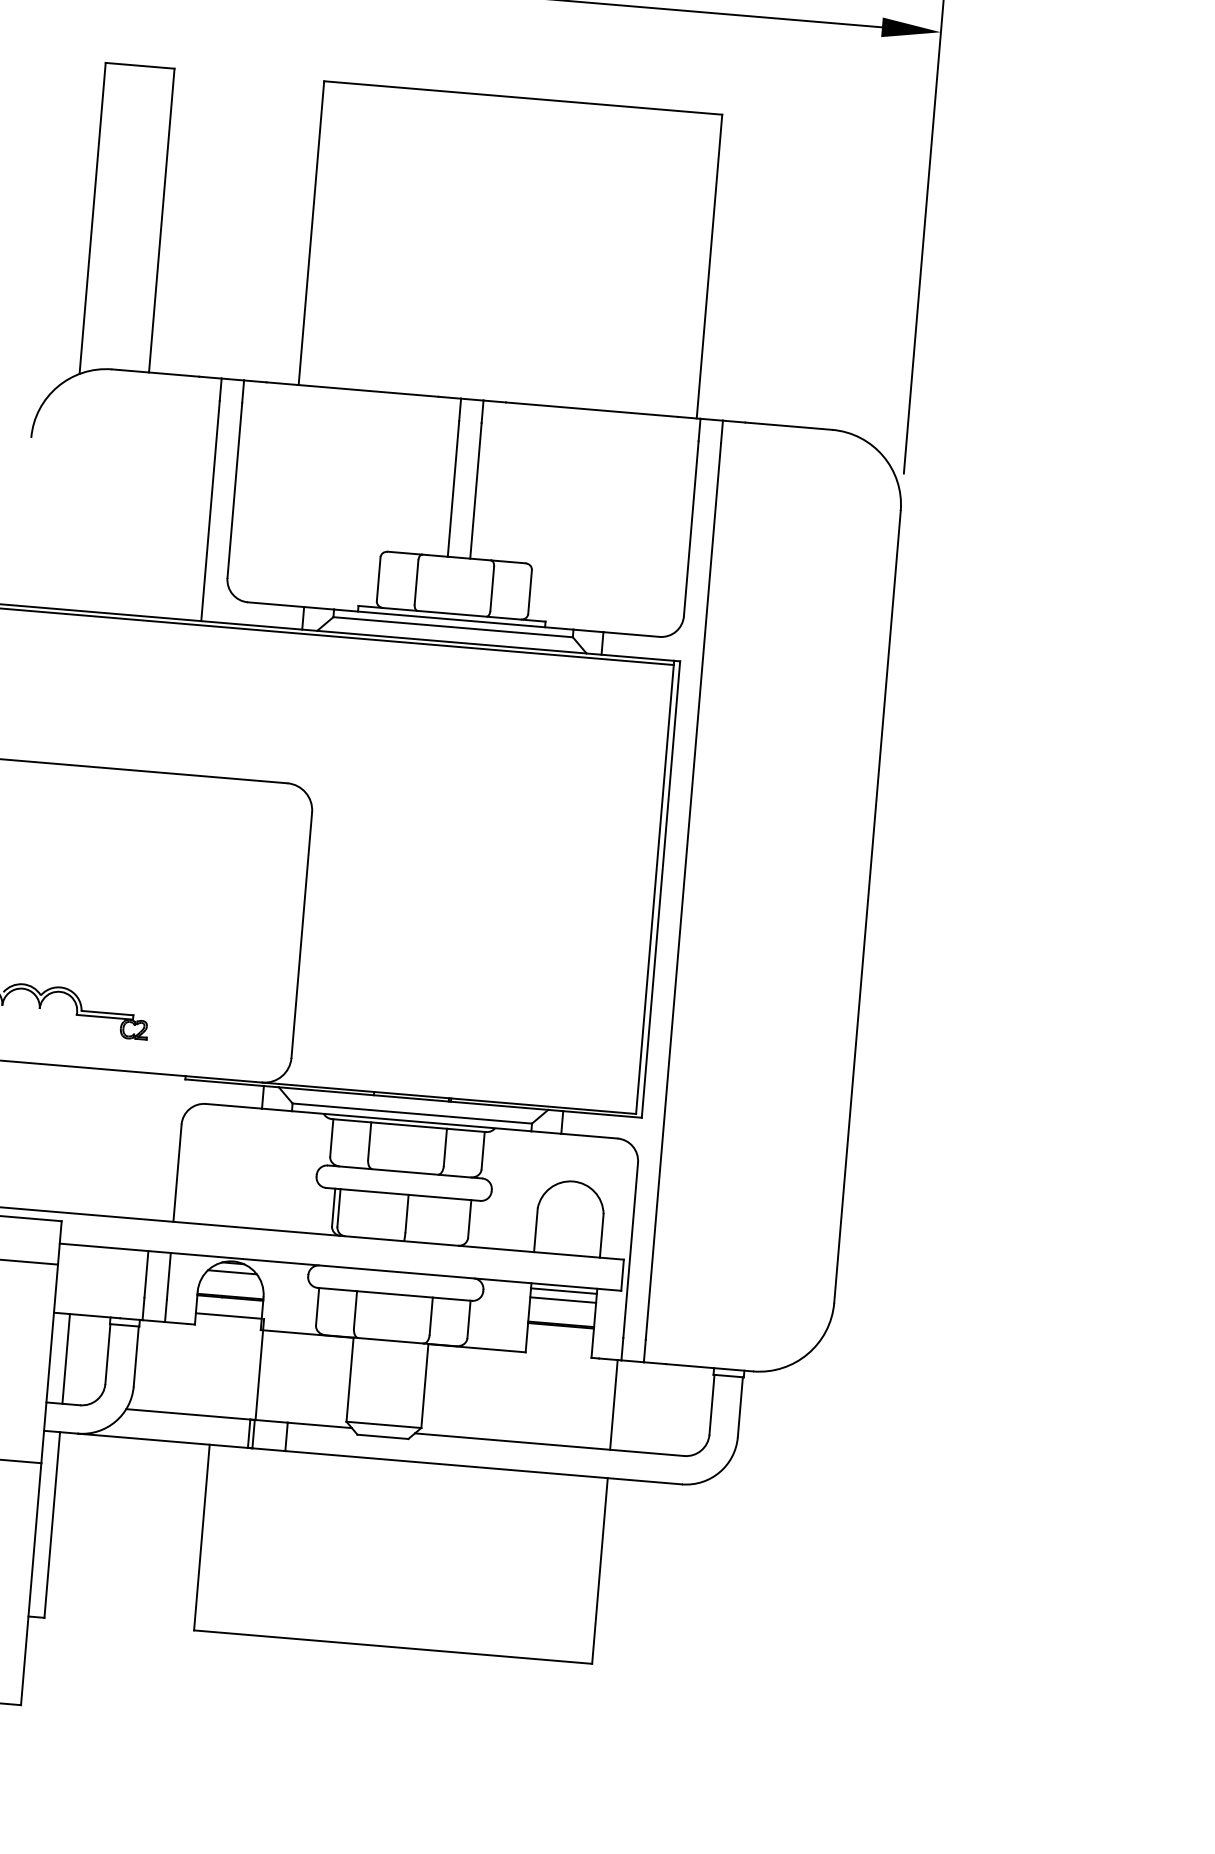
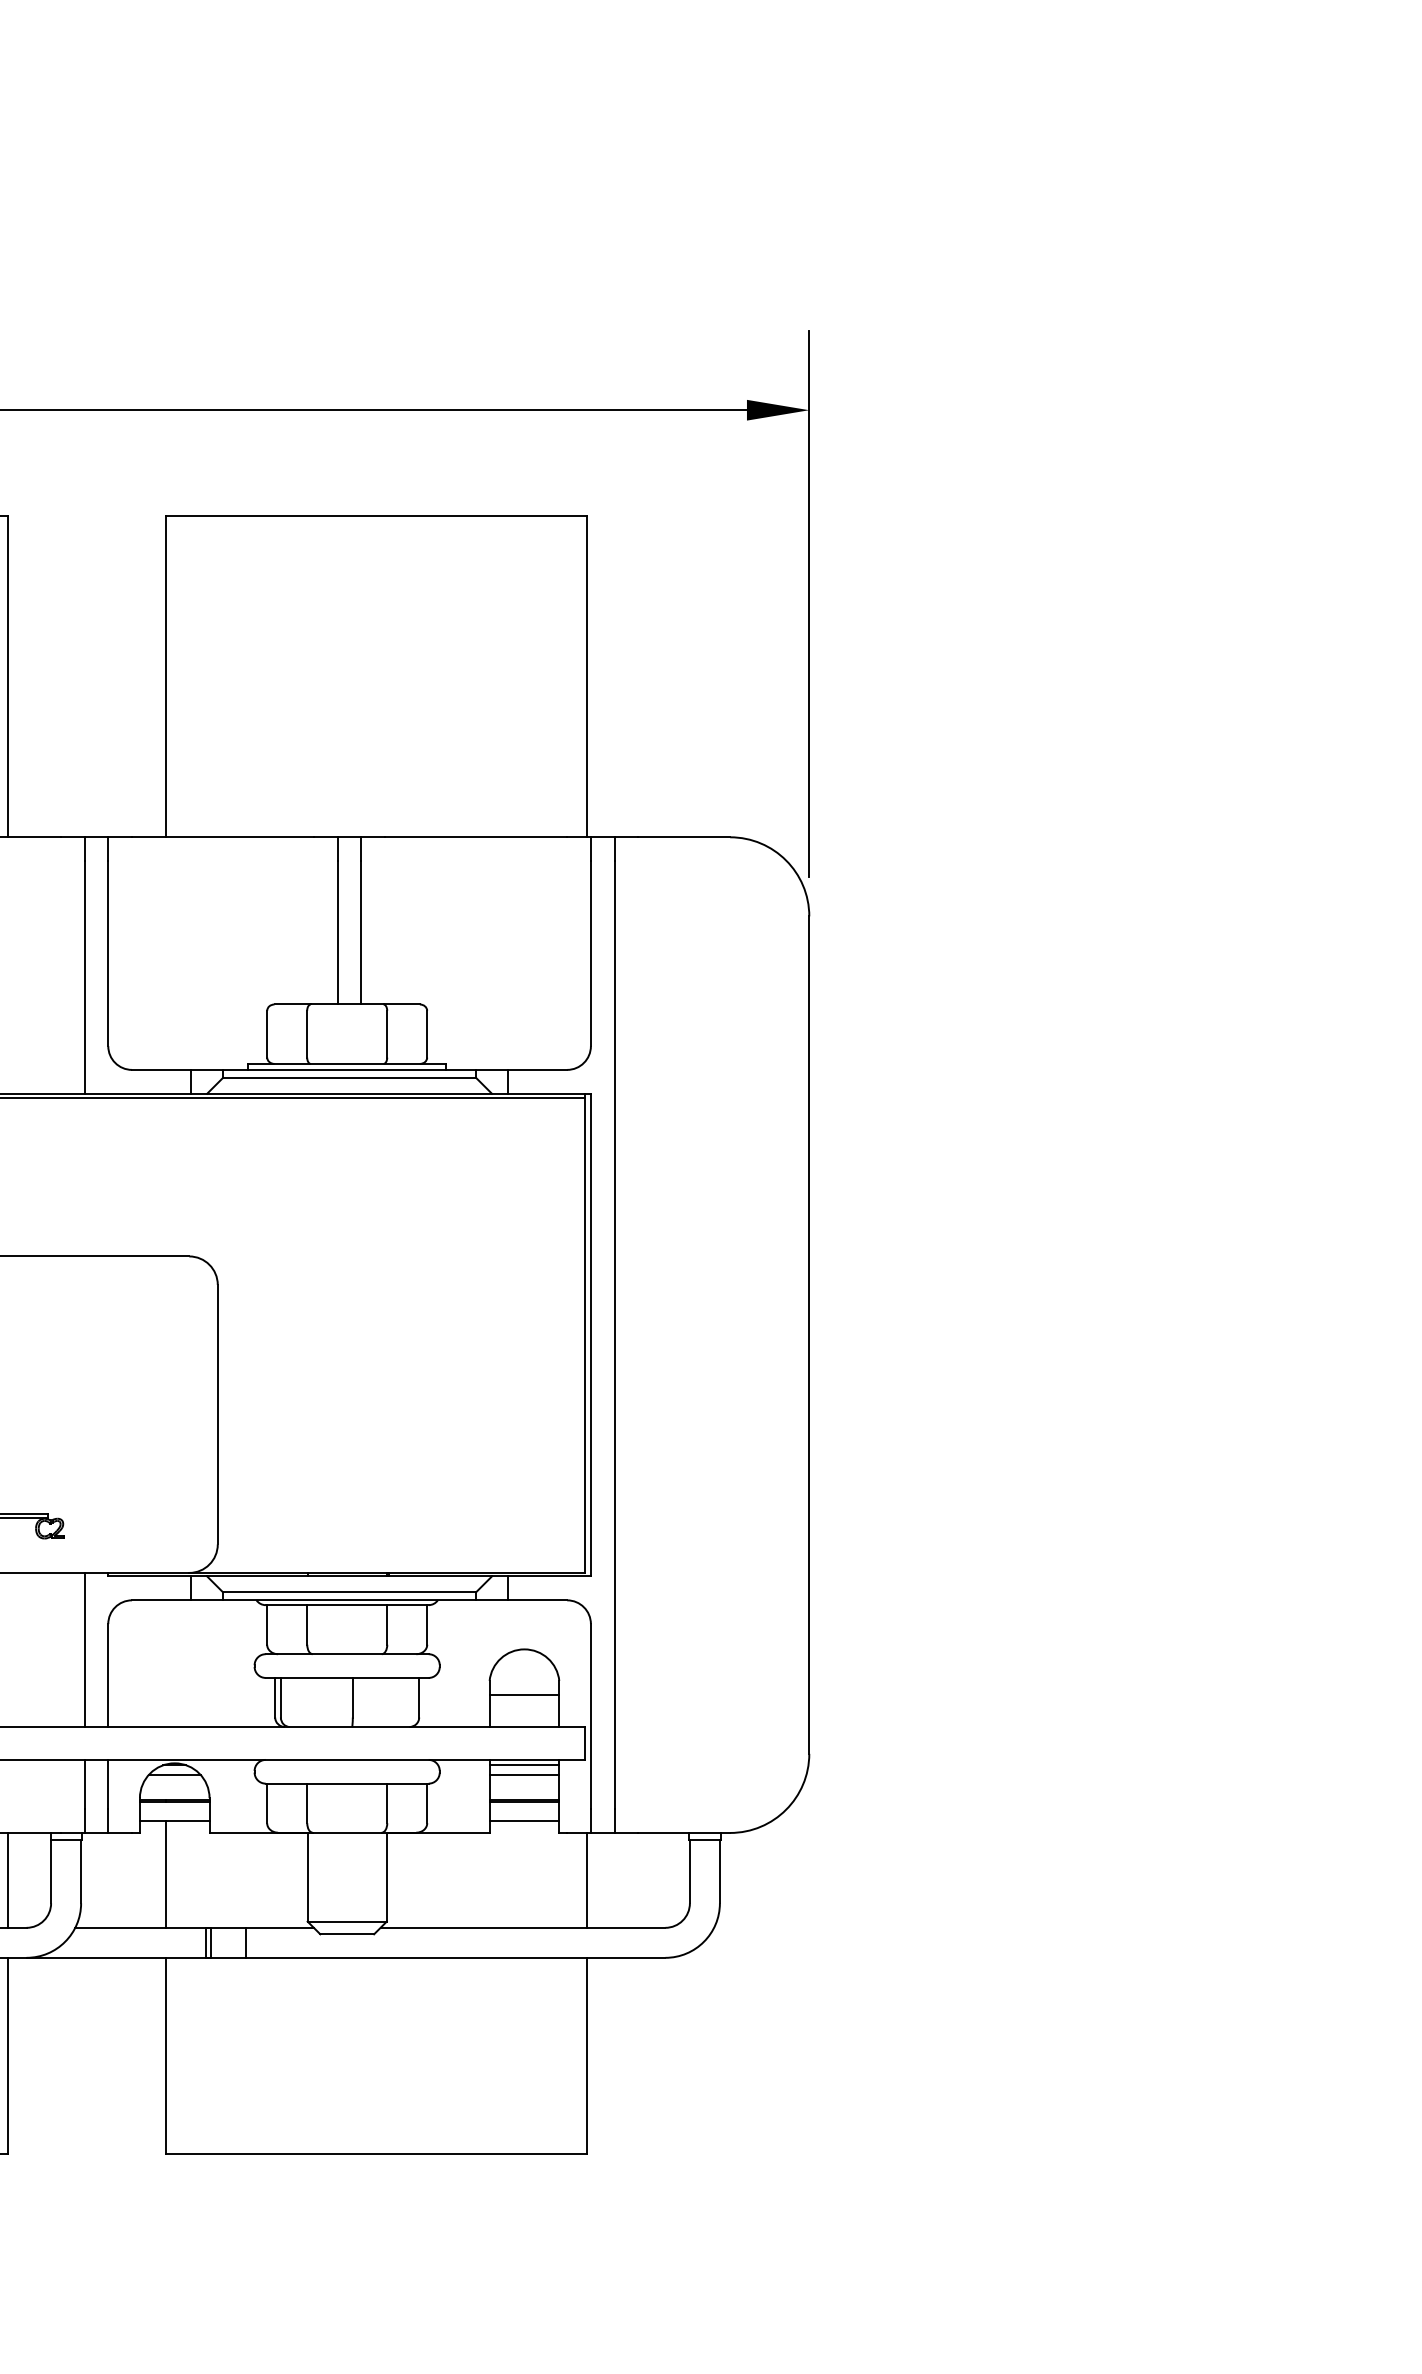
line: (157, 1146) -> (84, 1649), added
line: (569, 1224) -> (524, 1694), added
line: (559, 1344) -> (524, 1821), added
line: (260, 1369) -> (166, 1874), moved

